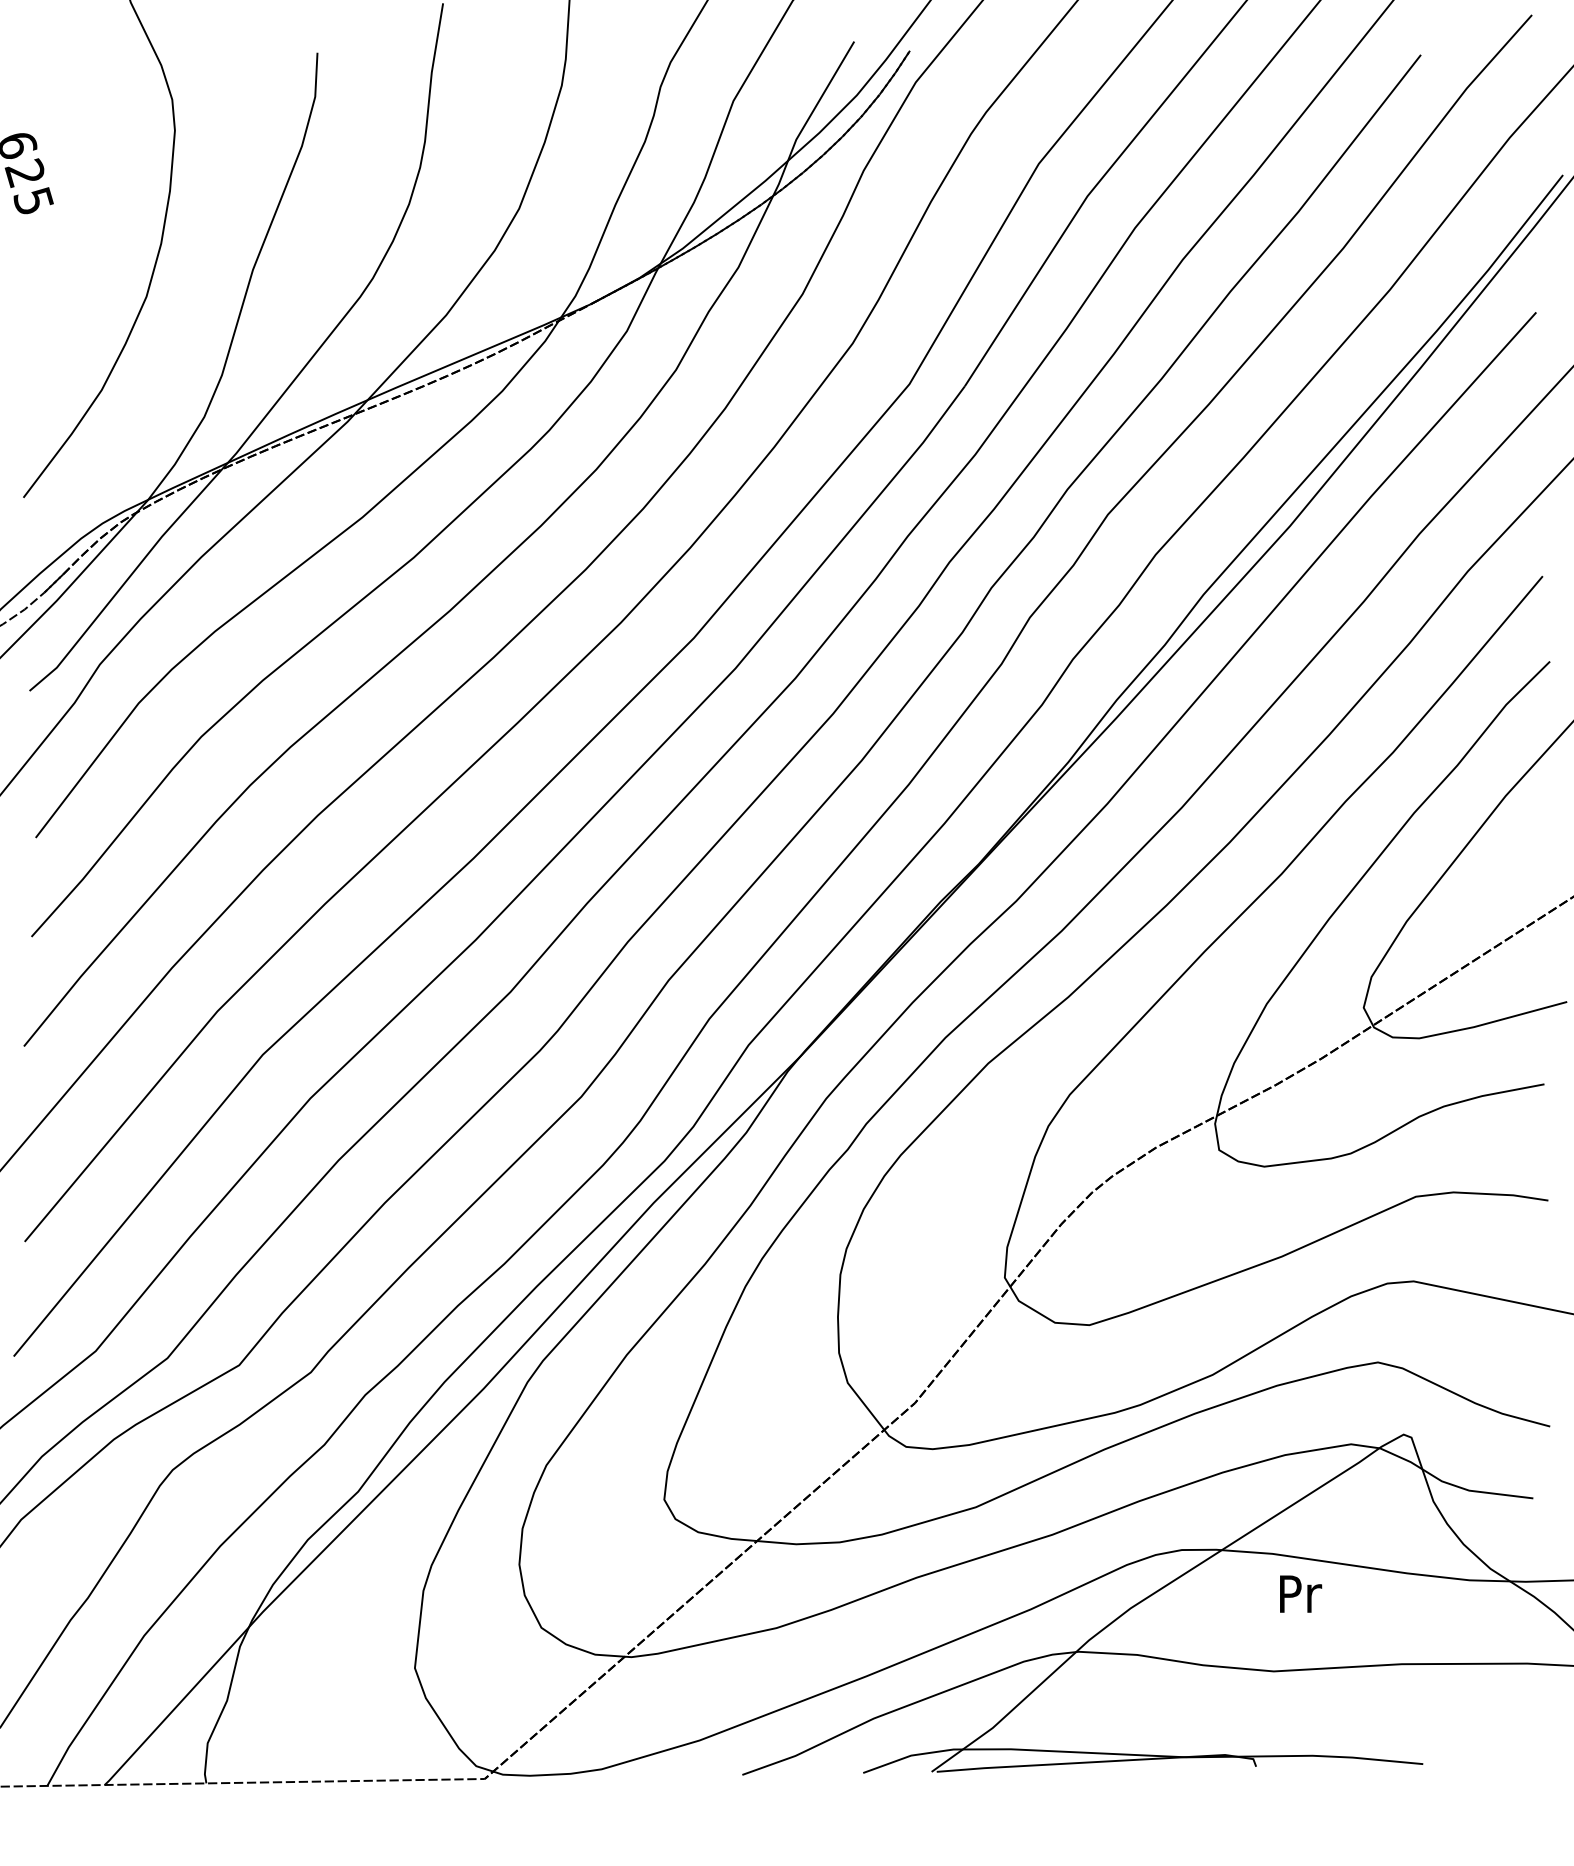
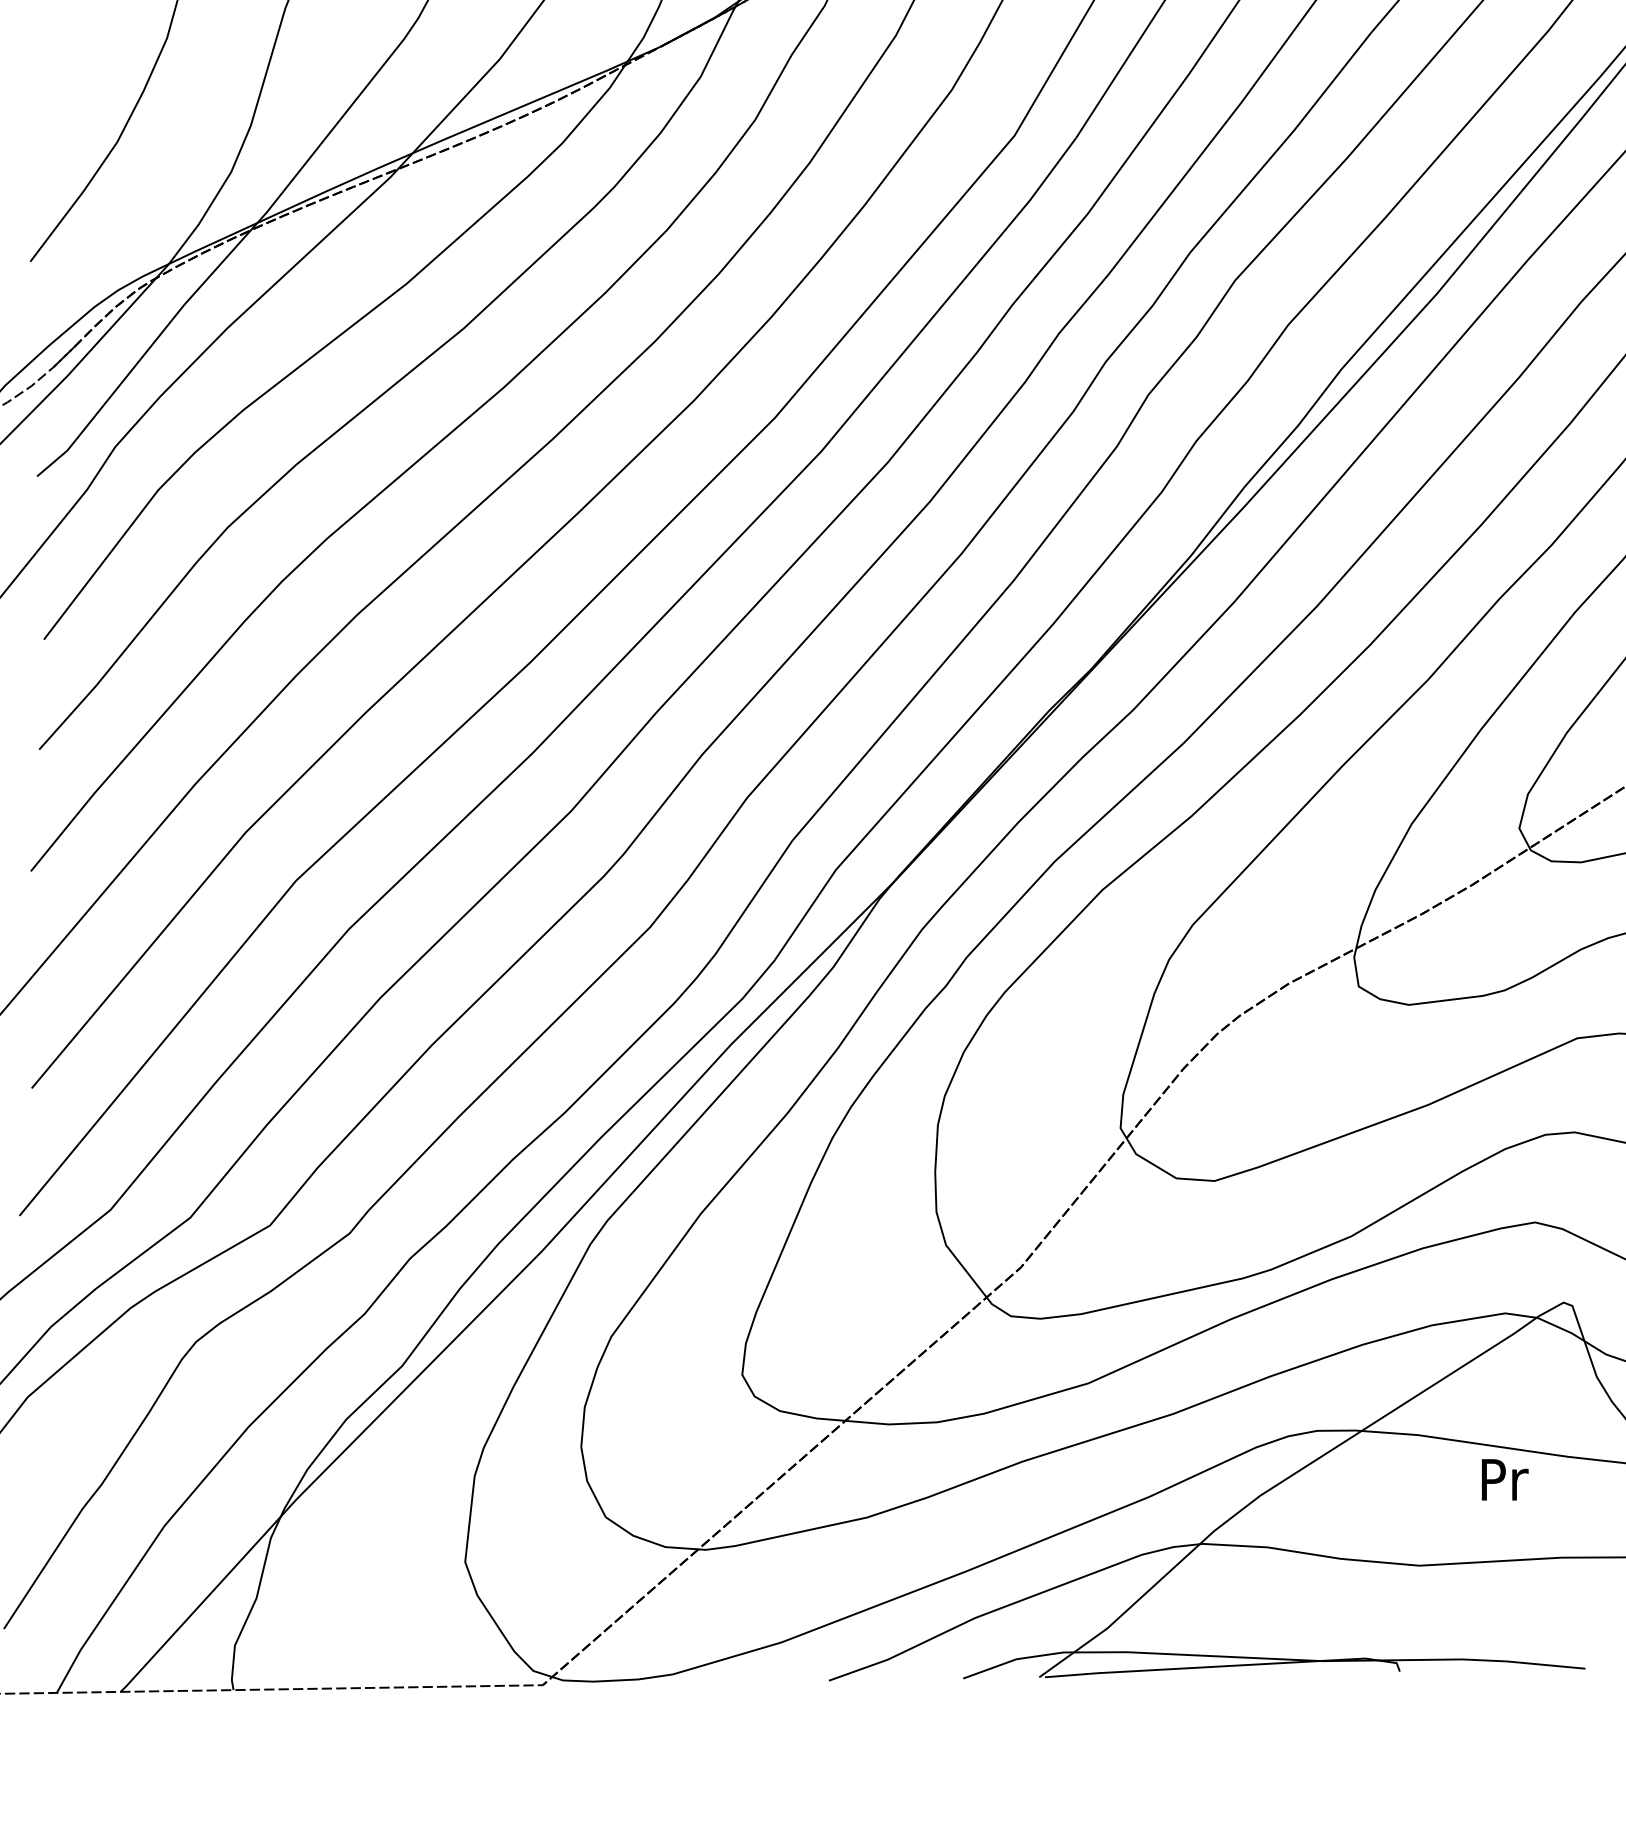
text: (1301, 1593) -> (1505, 1479), moved

